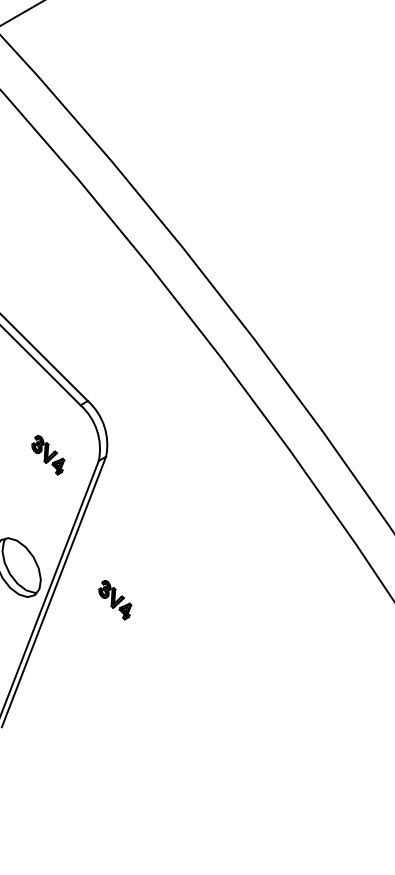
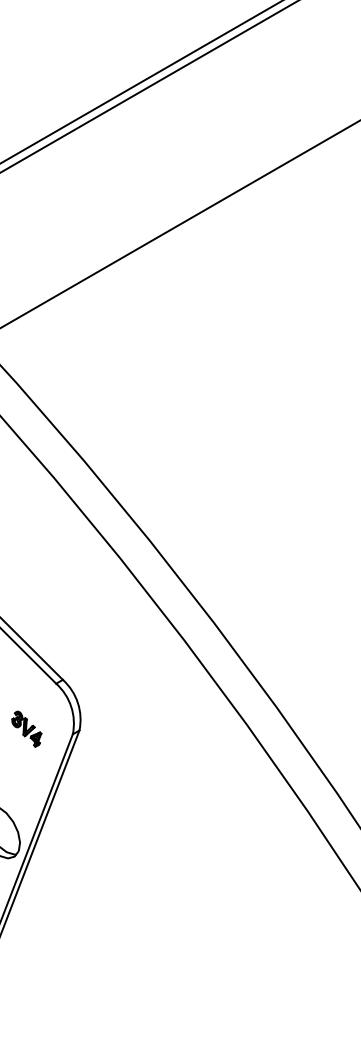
part: (114, 599) -> (87, 860), removed

